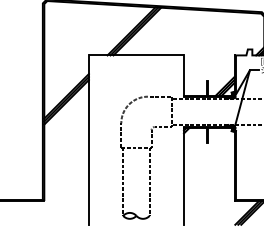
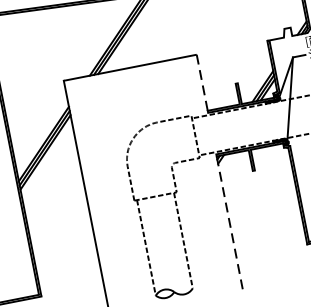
line: (184, 75) -> (202, 82), solid -> dashed
line: (184, 177) -> (230, 225), solid -> dashed

